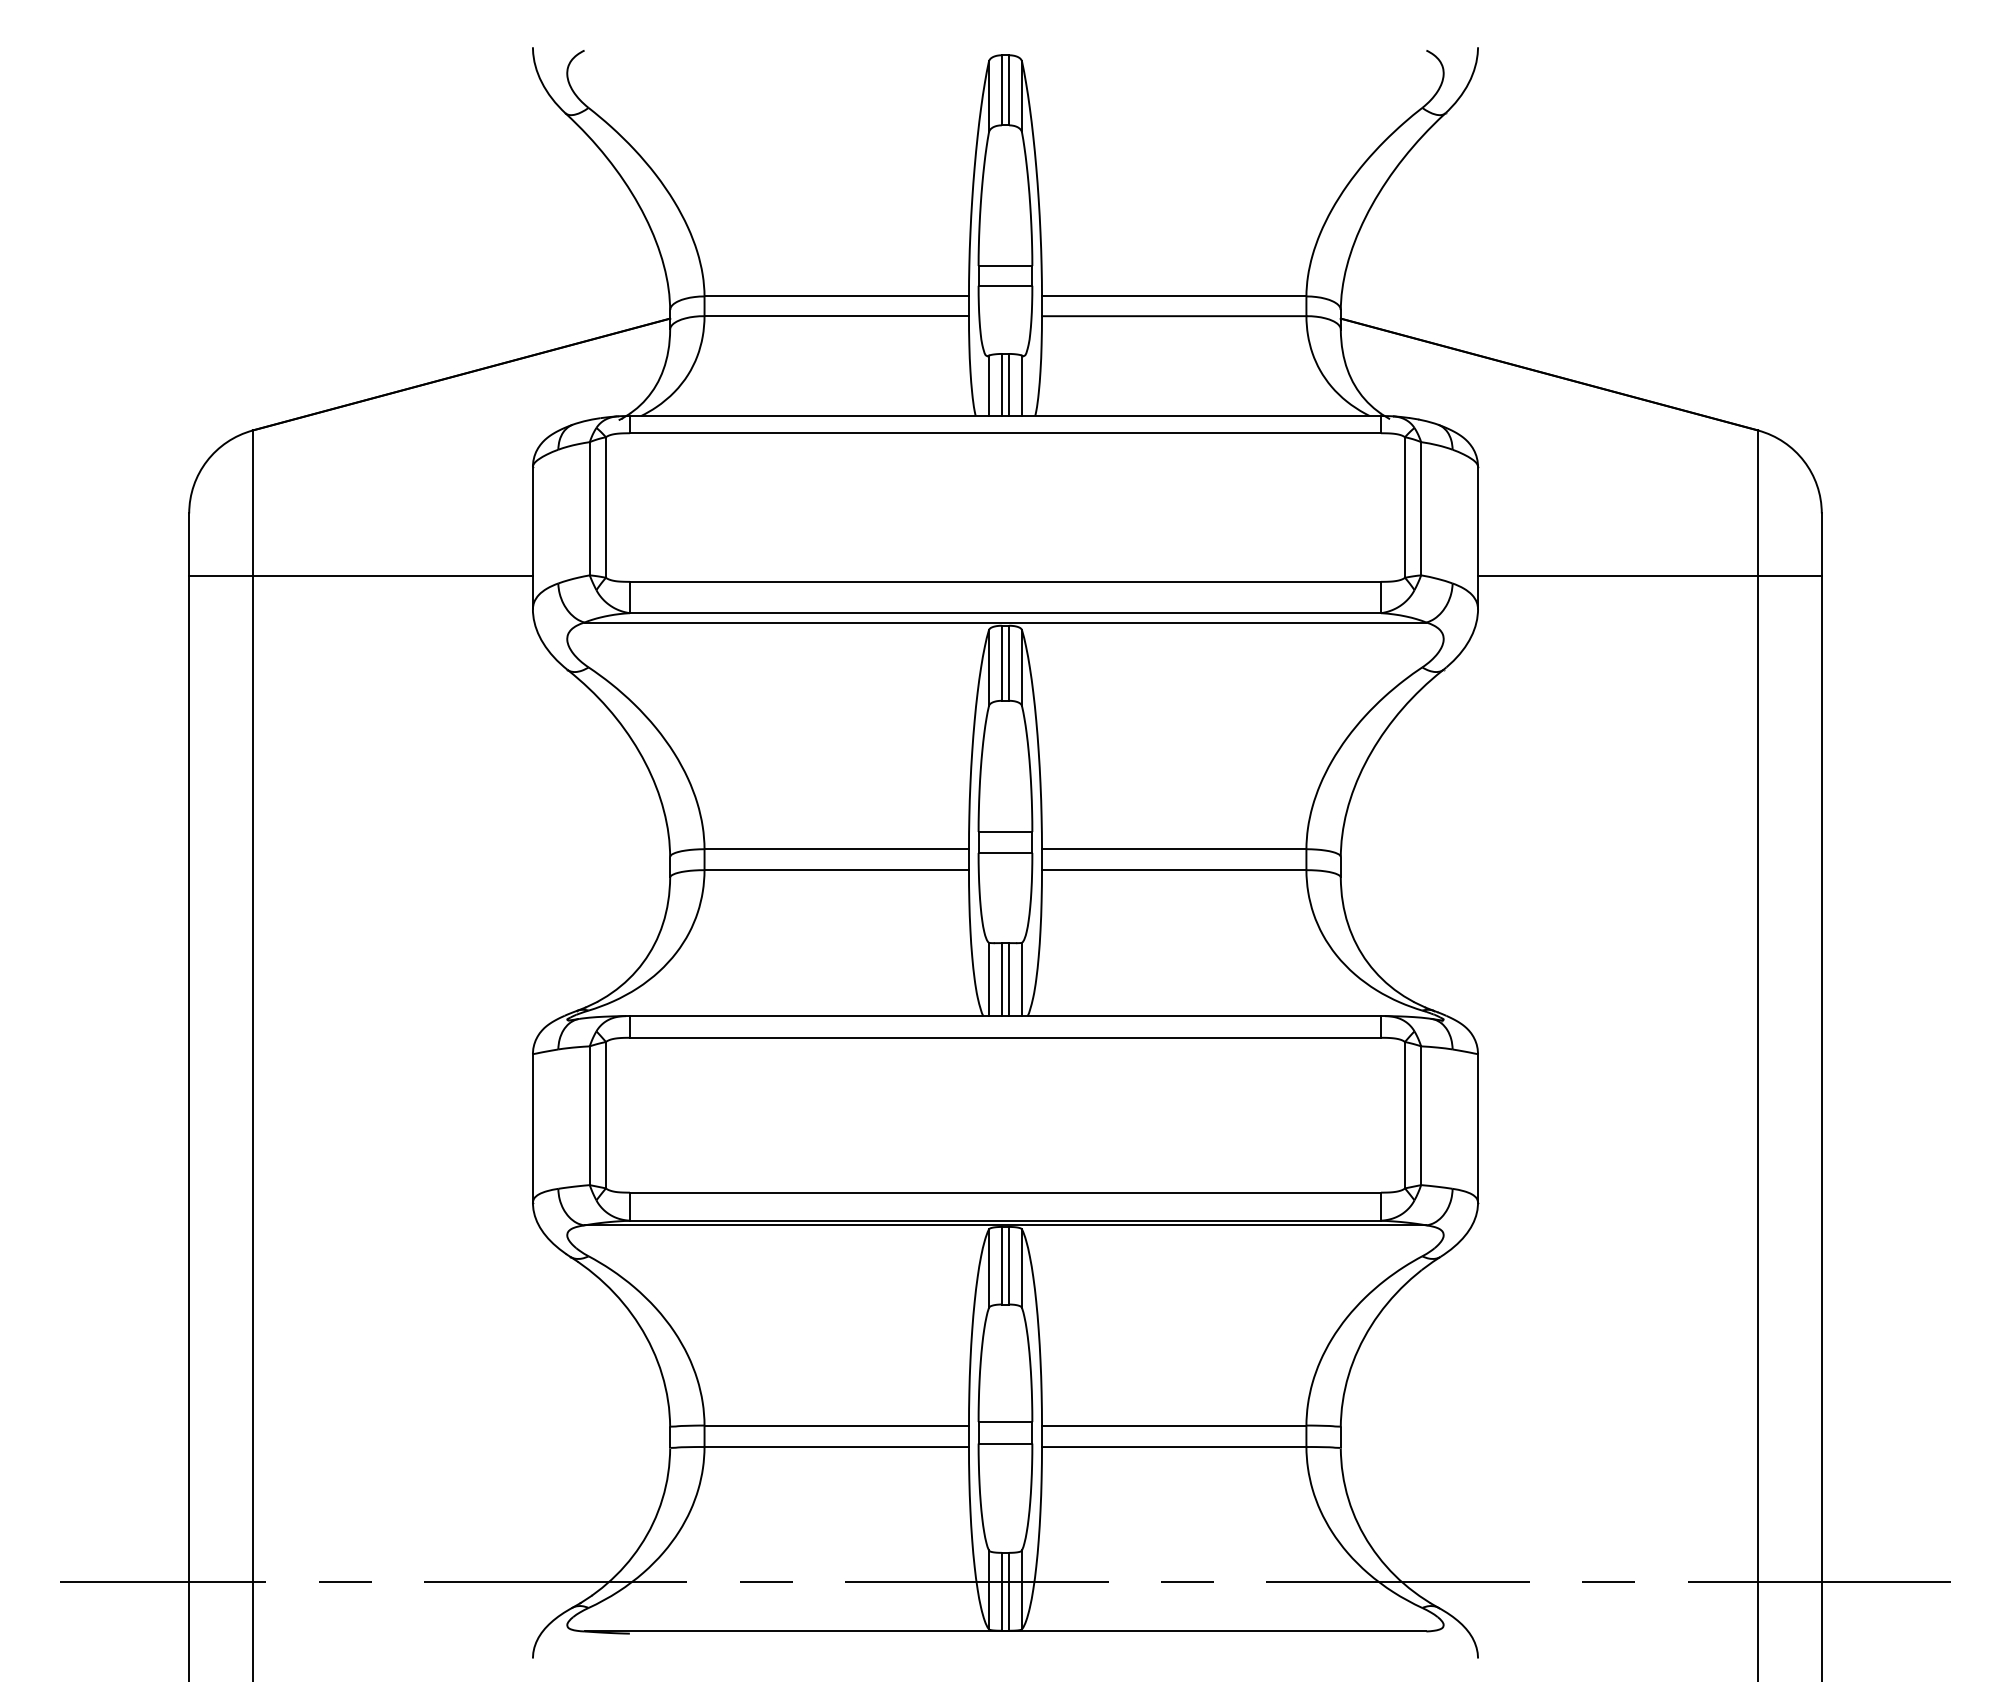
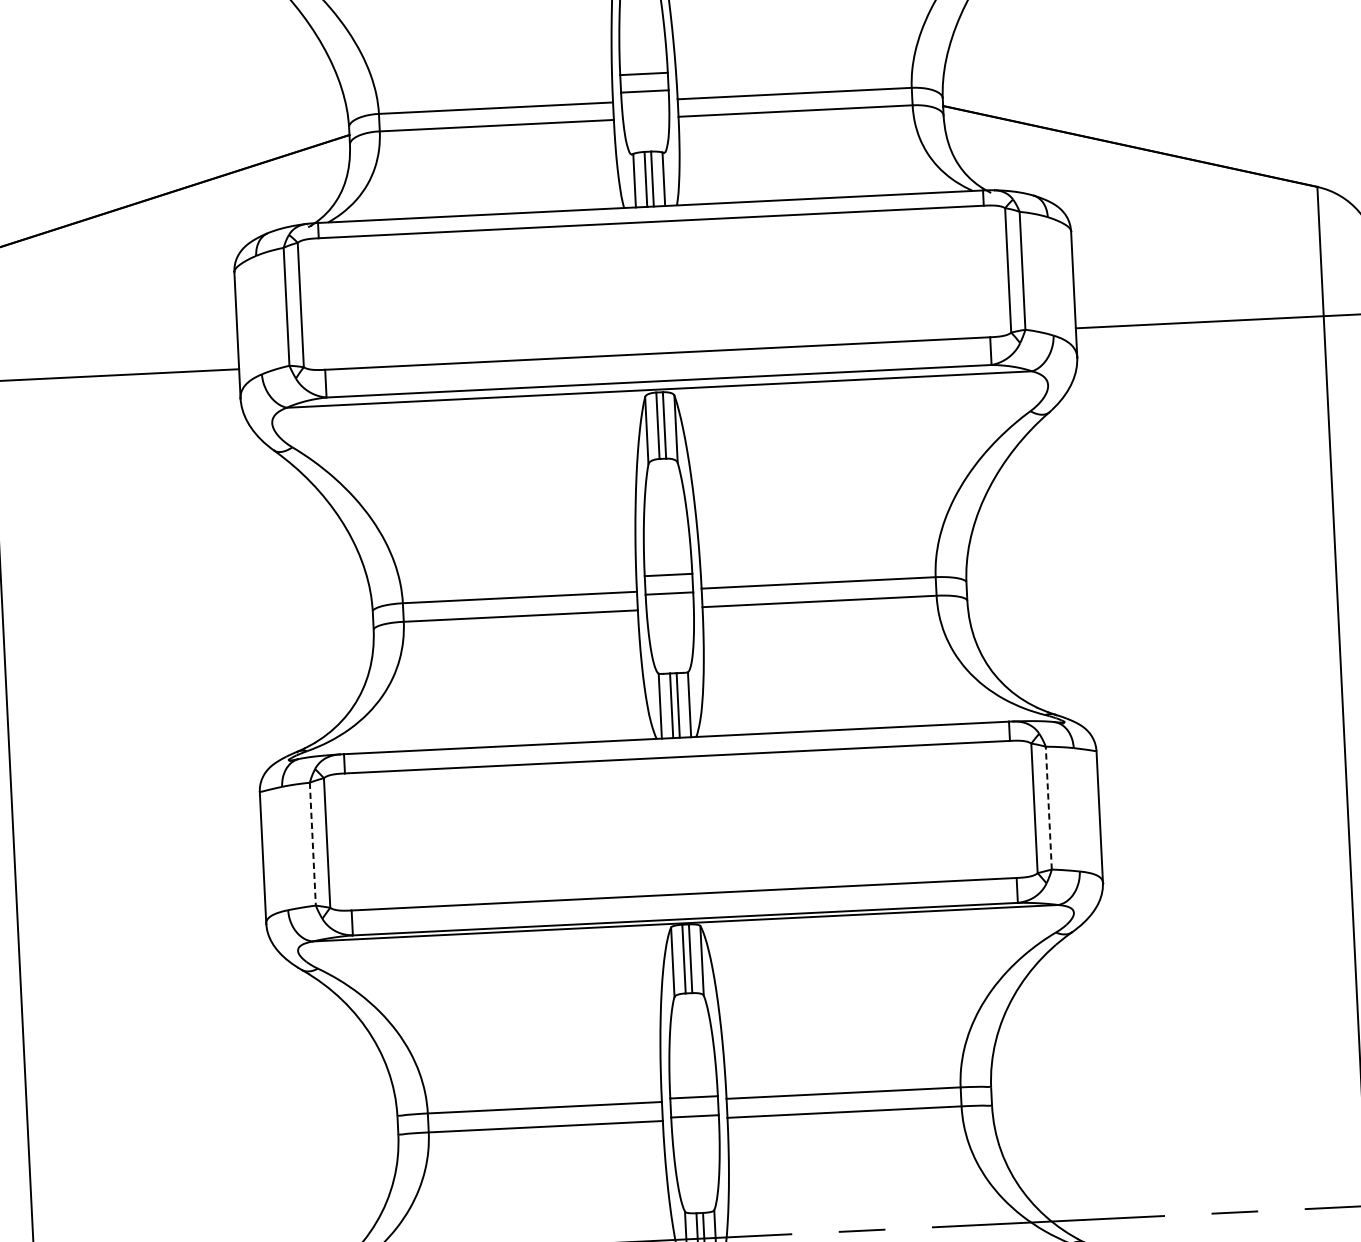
line: (1421, 1115) -> (1049, 807), solid -> dashed
line: (589, 1116) -> (312, 844), solid -> dashed

